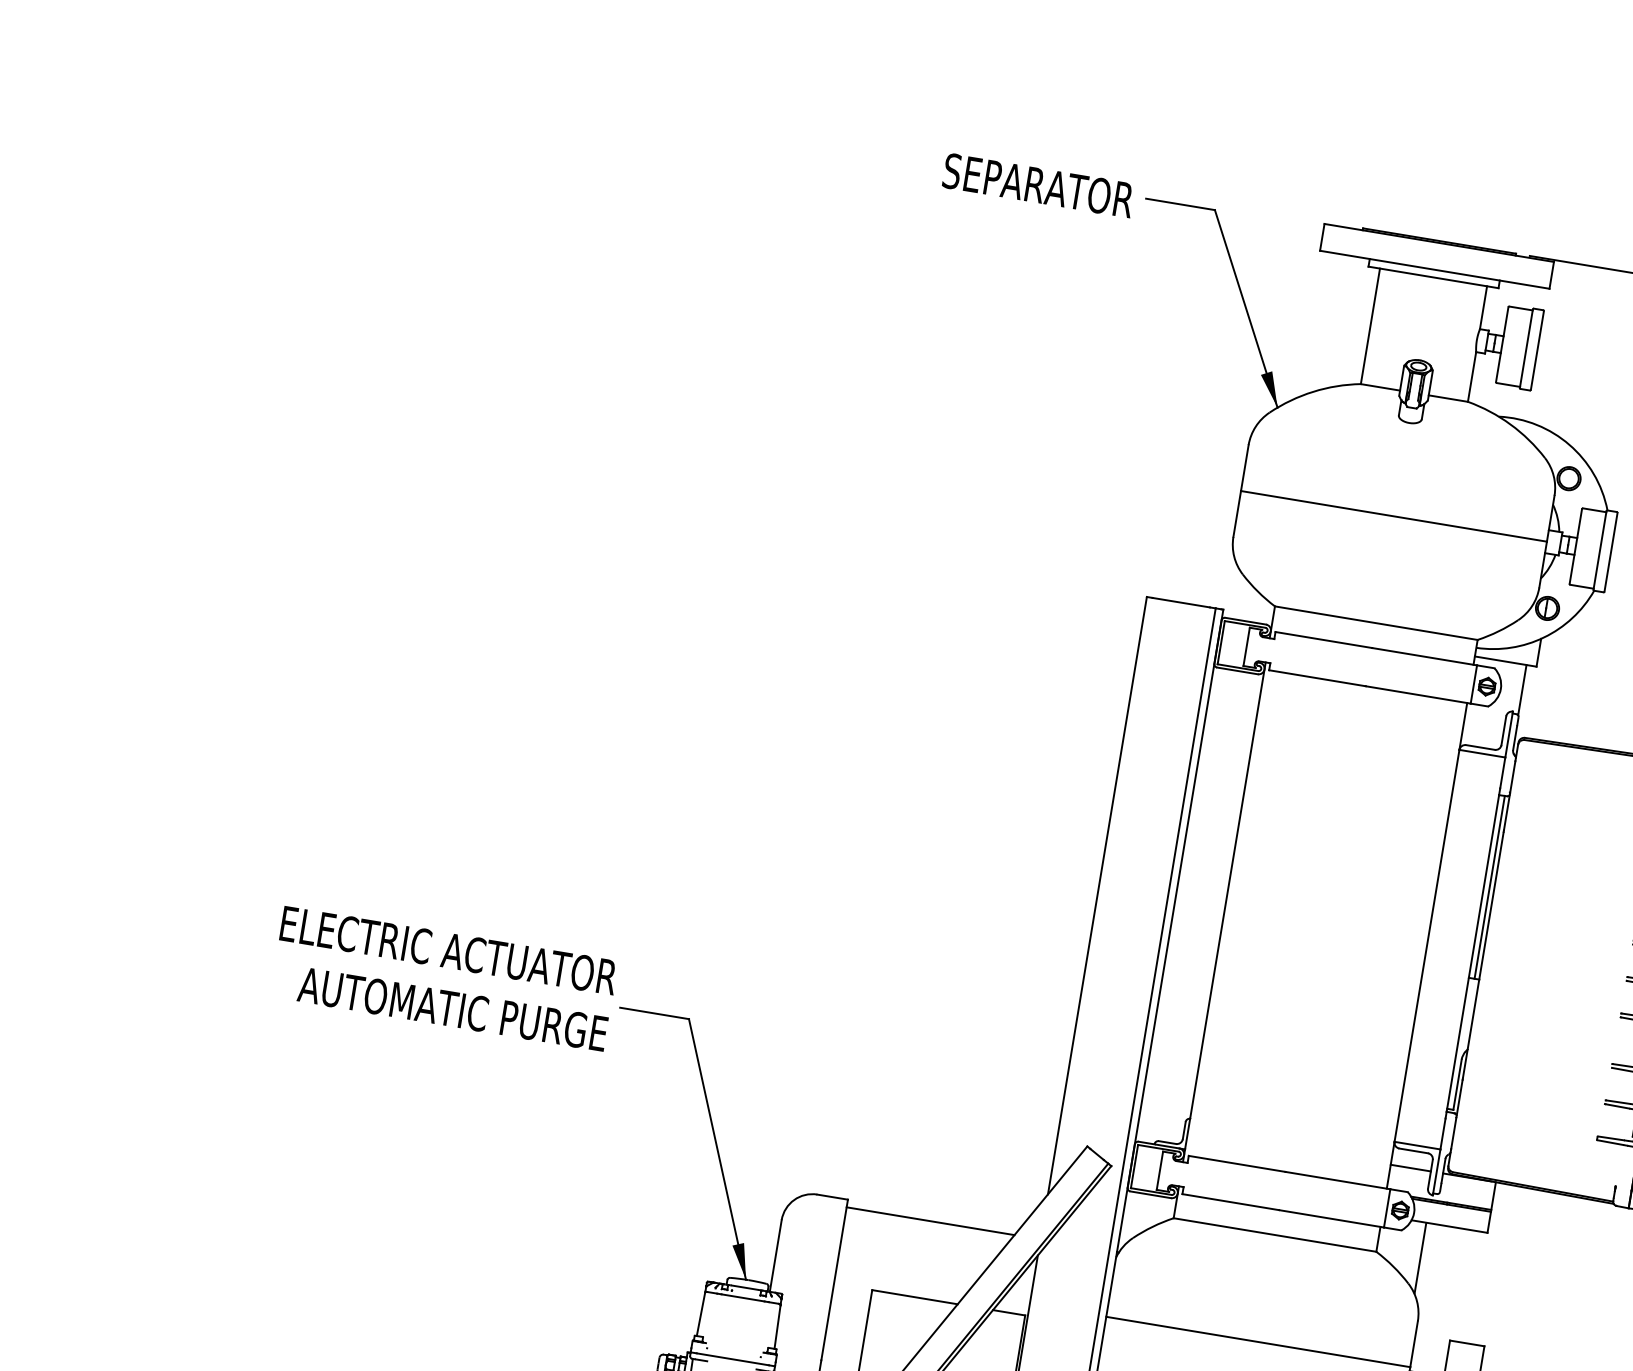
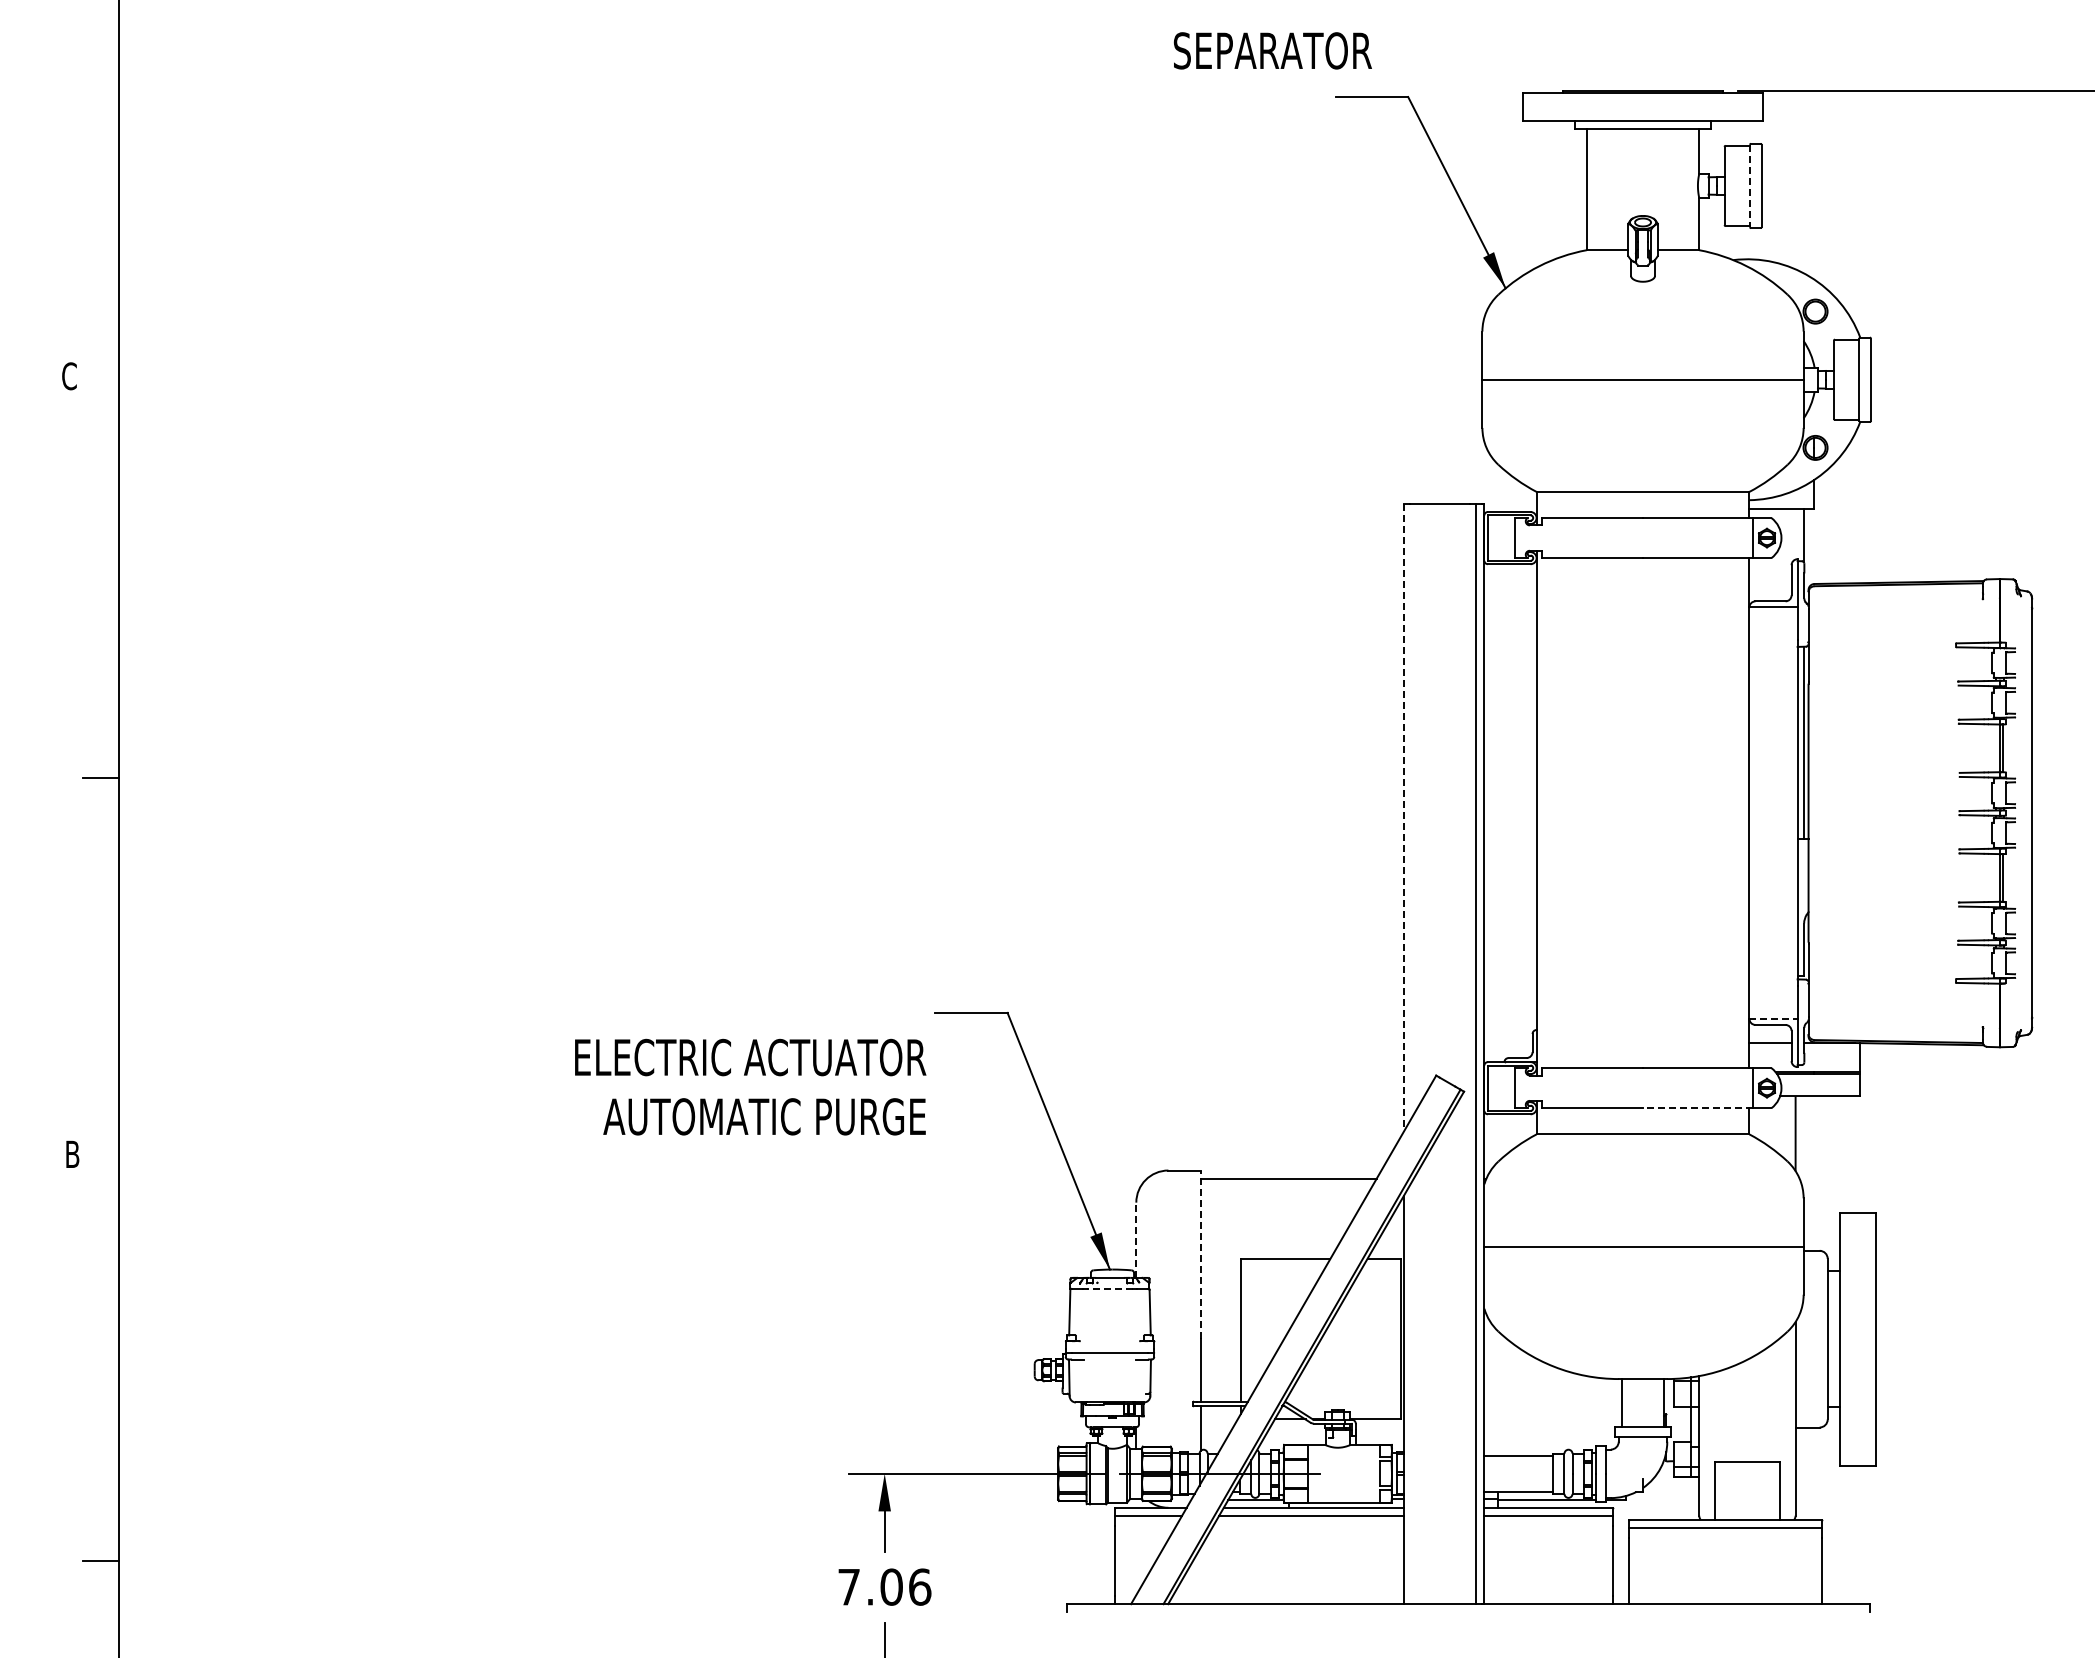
text: (1038, 185) -> (1272, 50), moved
line: (1525, 349) -> (1749, 186), solid -> dashed
line: (1097, 895) -> (1404, 817), solid -> dashed
text: (444, 978) -> (750, 1086), moved
line: (1418, 1145) -> (1774, 1018), solid -> dashed
line: (1330, 1218) -> (1697, 1108), solid -> dashed
line: (775, 1256) -> (1136, 1240), solid -> dashed
line: (834, 1279) -> (1200, 1254), solid -> dashed
line: (742, 1297) -> (1109, 1288), solid -> dashed

